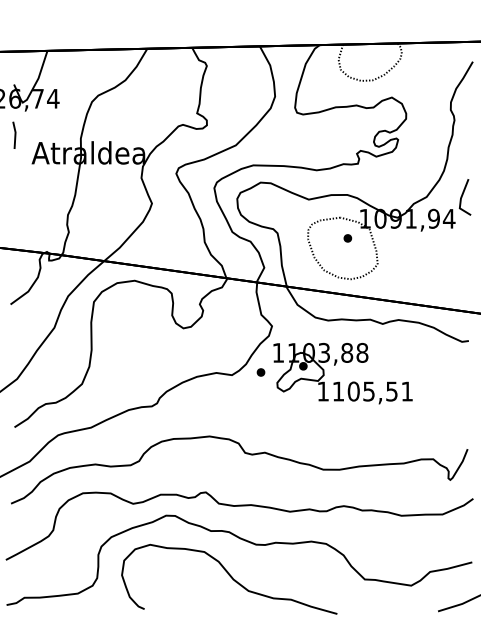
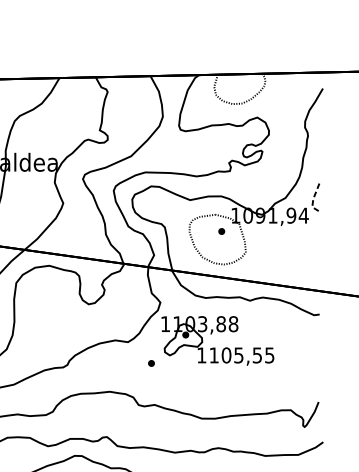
line: (460, 200) -> (312, 200), solid -> dashed
part: (260, 372) -> (151, 363), moved
text: (406, 391) -> (269, 355), 1105,51 -> 1105,55

